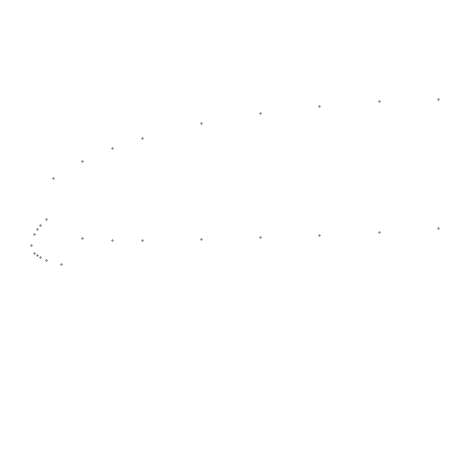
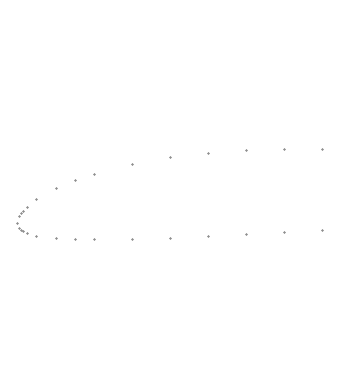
part: (35, 234) -> (20, 216), moved

